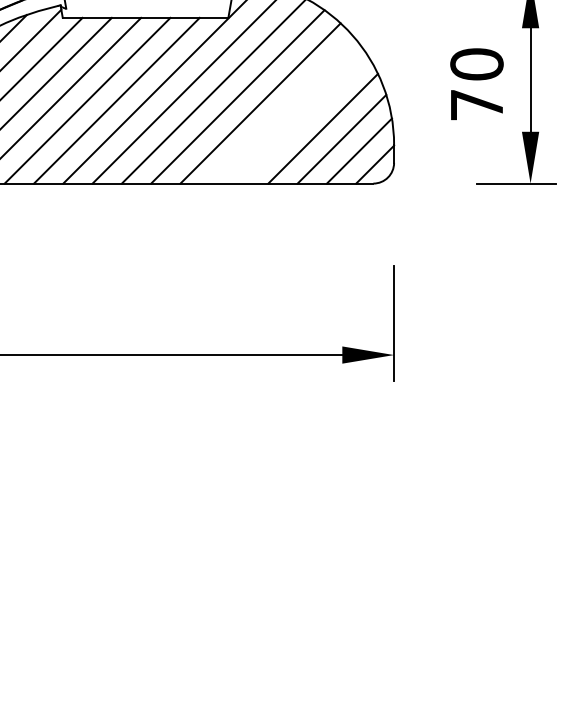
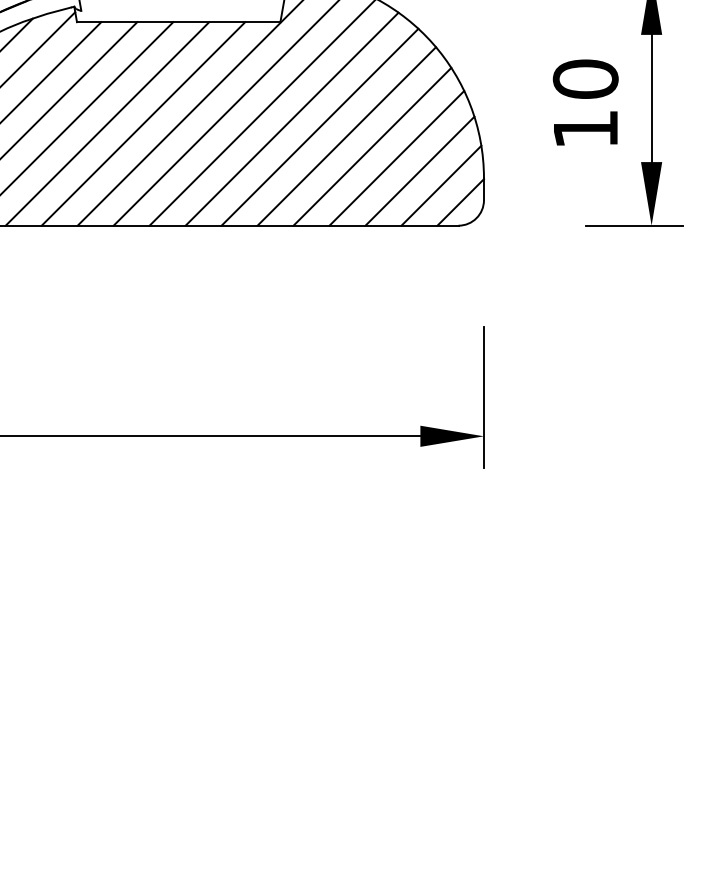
text: (476, 105) -> (585, 129), 70 -> 10
line: (282, 110) -> (346, 135), added
line: (303, 119) -> (372, 146), added

